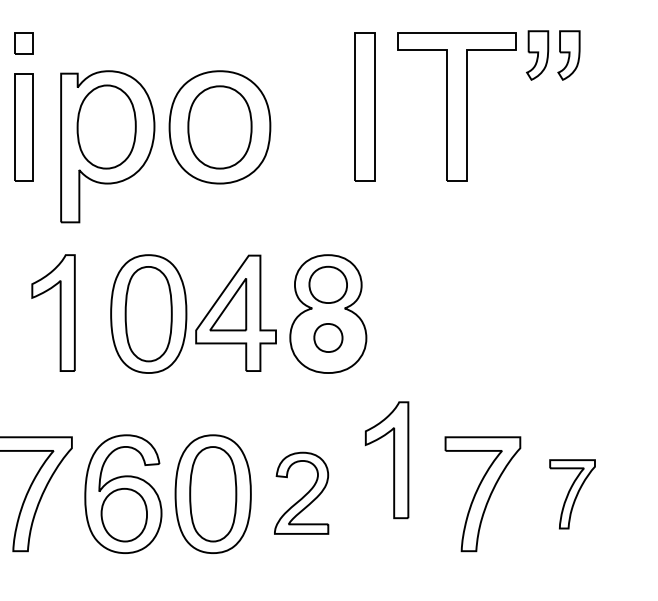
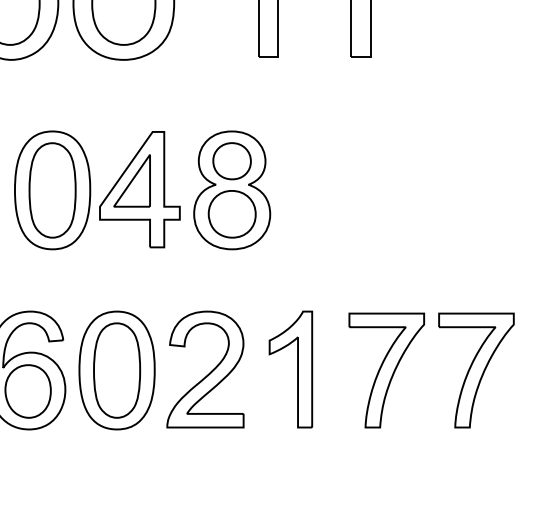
part: (328, 337) -> (232, 213), size x1.67
part: (393, 460) -> (297, 369), moved
part: (301, 493) -> (205, 369), size x1.43
part: (572, 494) -> (476, 370), size x1.67

